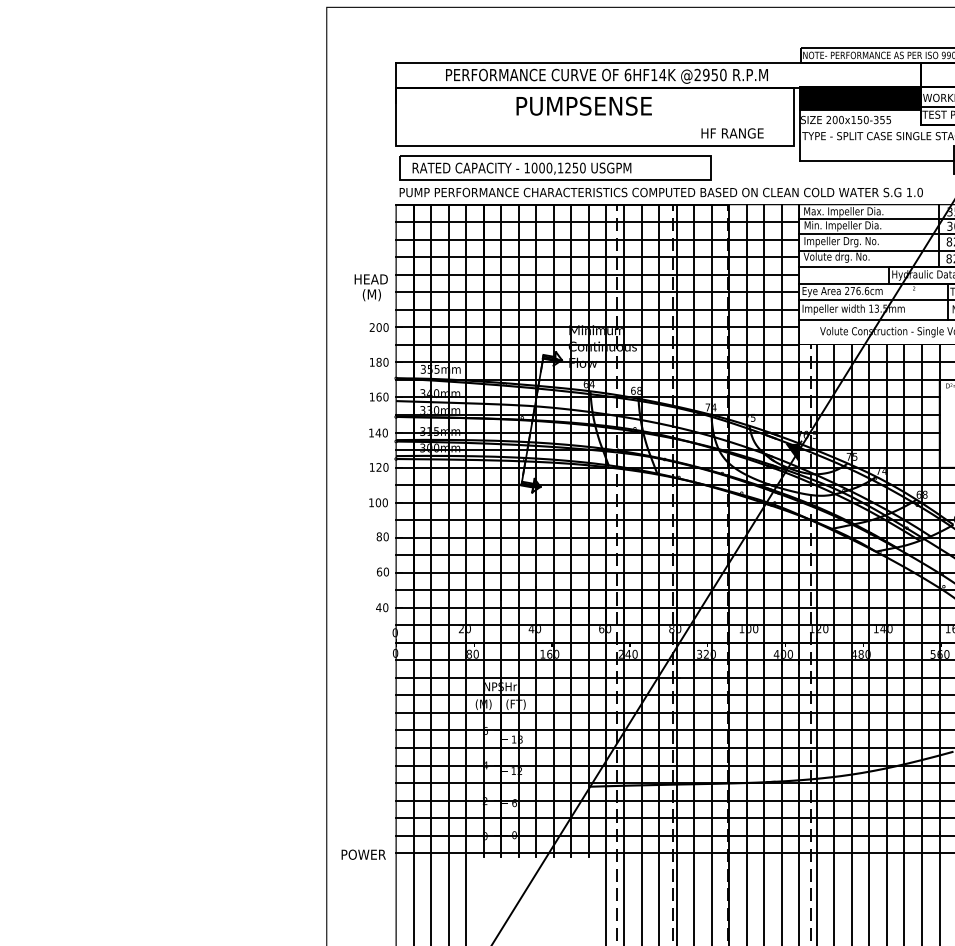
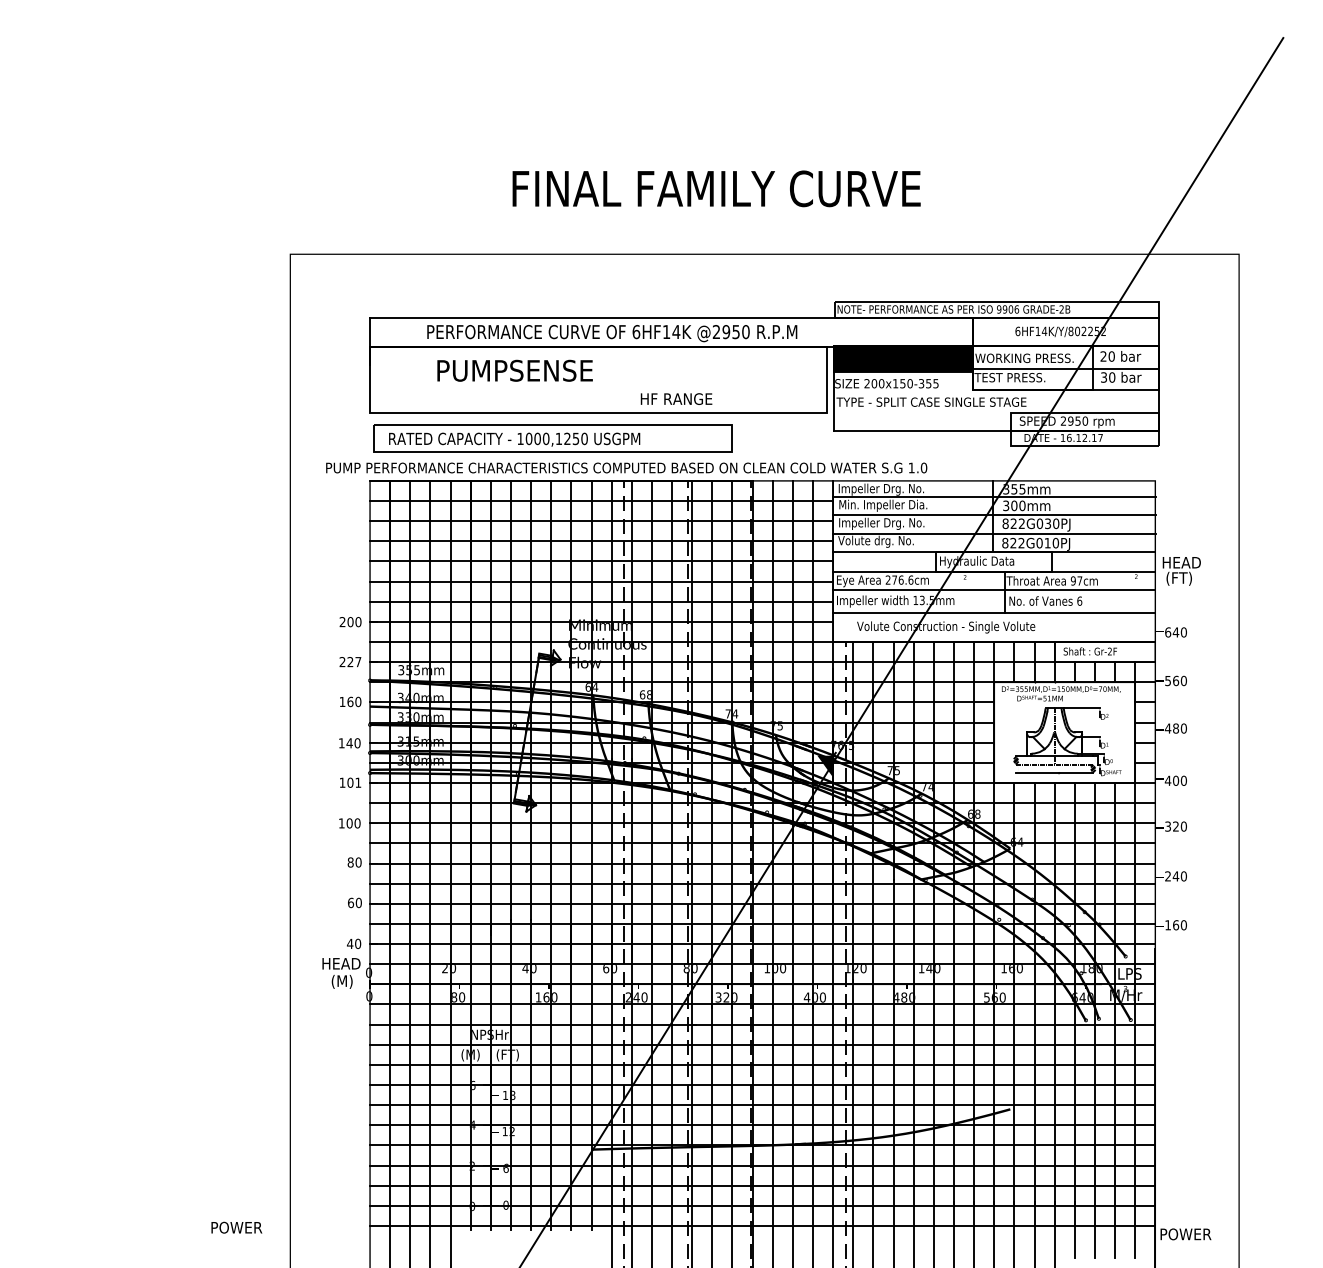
text: (583, 105) -> (514, 370), moved
text: (732, 132) -> (676, 398), moved
text: (661, 192) -> (626, 467), moved
text: (843, 212) -> (884, 489), Max. Impeller Dia. -> Impeller Drg. No.
text: (371, 287) -> (341, 973), moved
text: (379, 362) -> (350, 662), 180 -> 227
text: (382, 467) -> (354, 782), 120 -> 101
text: (363, 854) -> (236, 1227), moved

